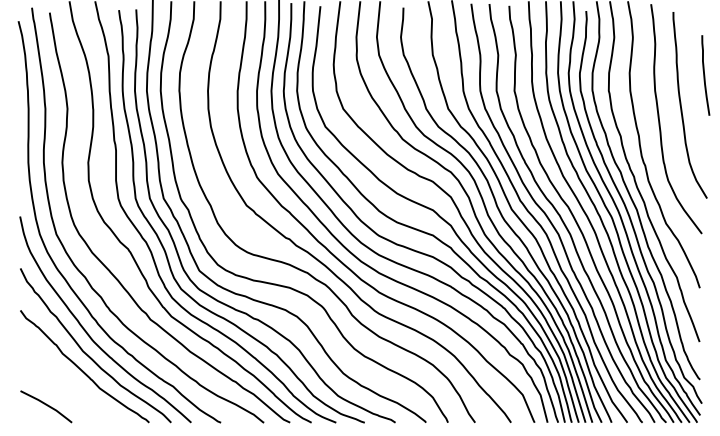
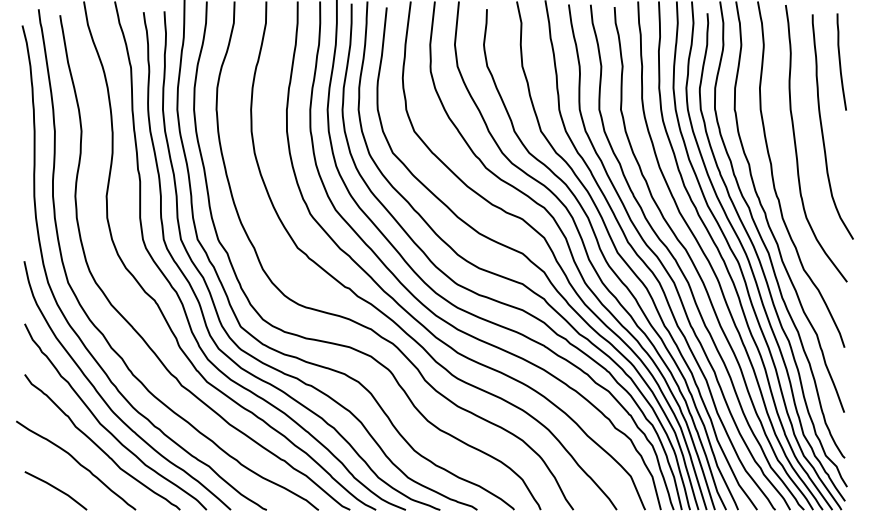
curve: (704, 75) -> (840, 61), moved
curve: (64, 384) -> (77, 463), added

